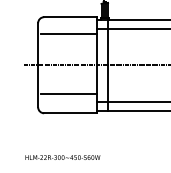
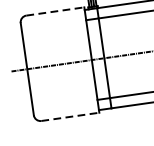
line: (71, 17) -> (56, 11), solid -> dashed
line: (68, 34) -> (55, 30), removed
line: (68, 94) -> (65, 96), removed
line: (71, 113) -> (71, 116), solid -> dashed

